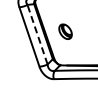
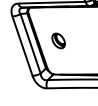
line: (37, 34) -> (30, 43), dashed -> solid

